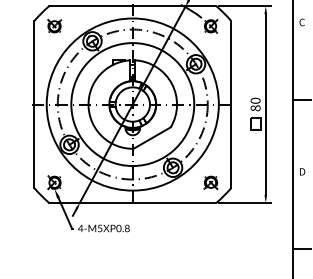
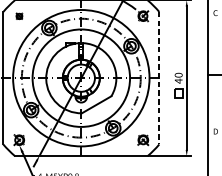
part: (54, 26) -> (19, 16), size x0.6
line: (231, 104) -> (159, 78), solid -> dashed
text: (255, 108) -> (178, 81), 80 -> 40

